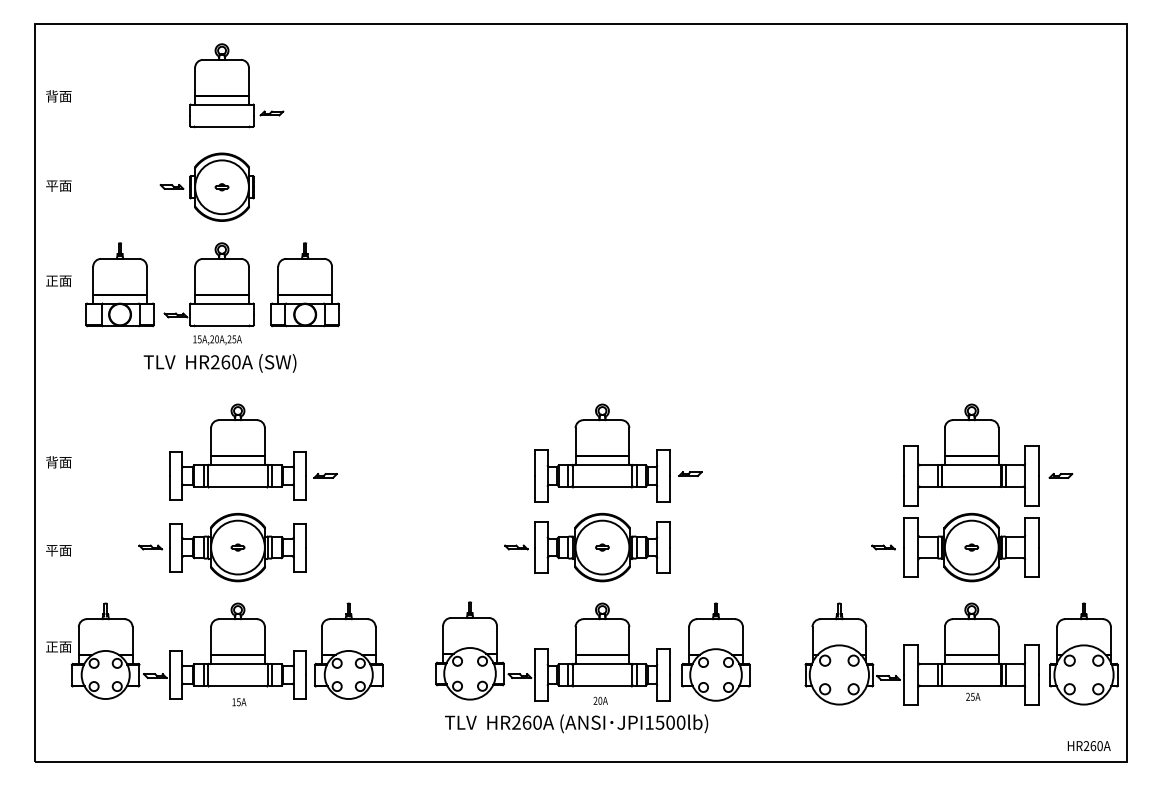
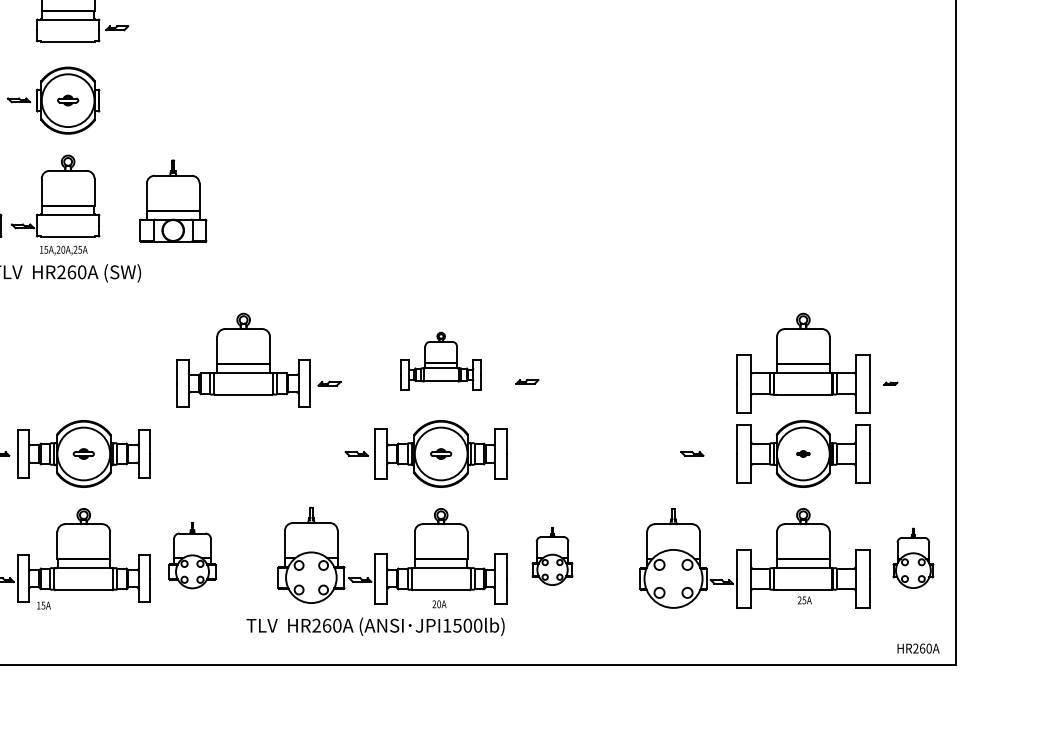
part: (221, 187) -> (67, 100), size x1.6
part: (304, 284) -> (172, 200), moved
part: (253, 451) -> (258, 359), moved
part: (602, 452) -> (441, 360), size x0.6
part: (1060, 475) -> (890, 383), size x0.6
part: (237, 547) -> (83, 453), size x1.6
part: (602, 547) -> (441, 453), size x1.6
part: (883, 547) -> (692, 453), moved
part: (348, 650) -> (192, 554), size x0.7
part: (715, 651) -> (552, 555), size x0.6
part: (1083, 653) -> (912, 557), size x0.6
text: (239, 702) -> (44, 605), moved
text: (576, 723) -> (375, 626), moved

